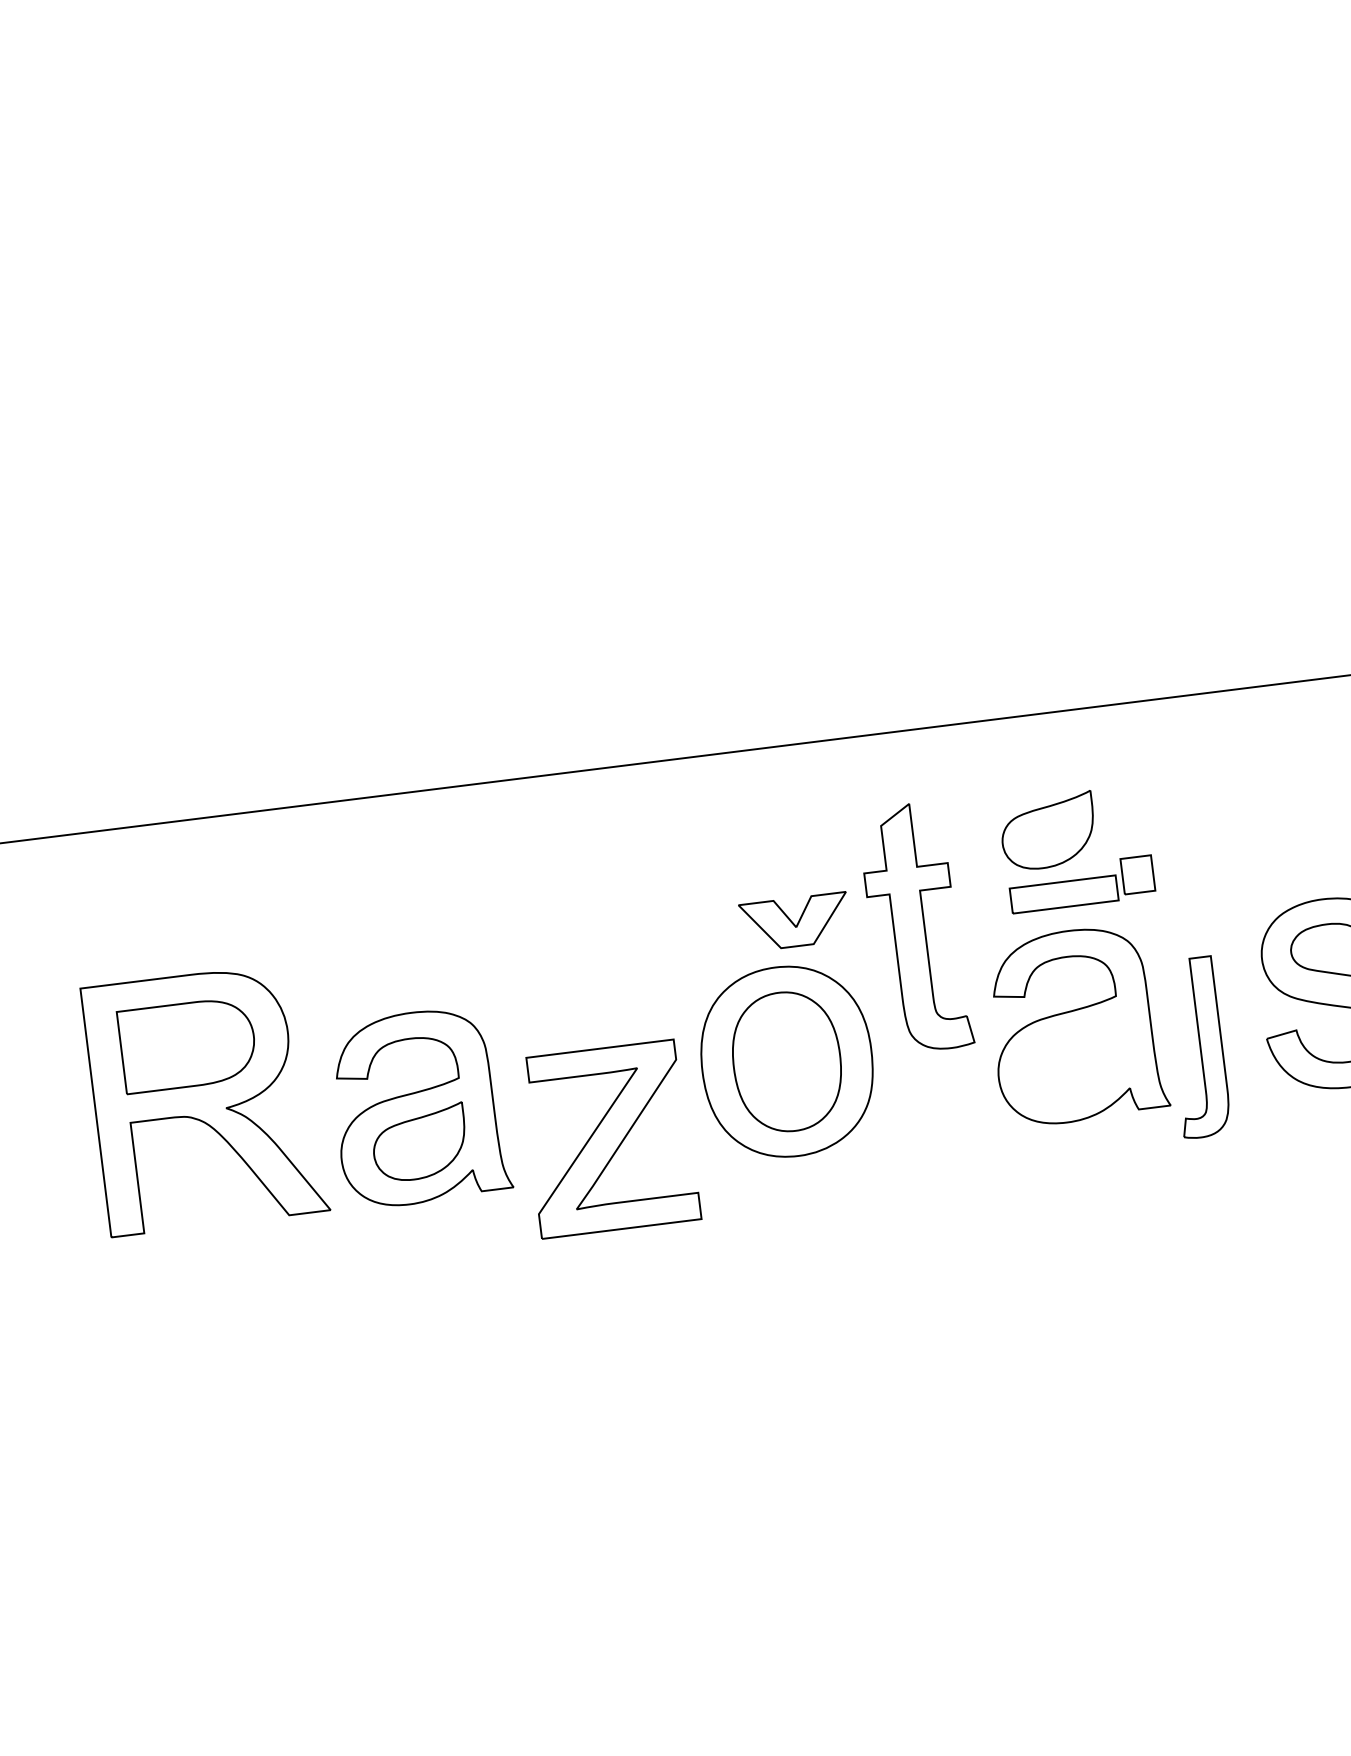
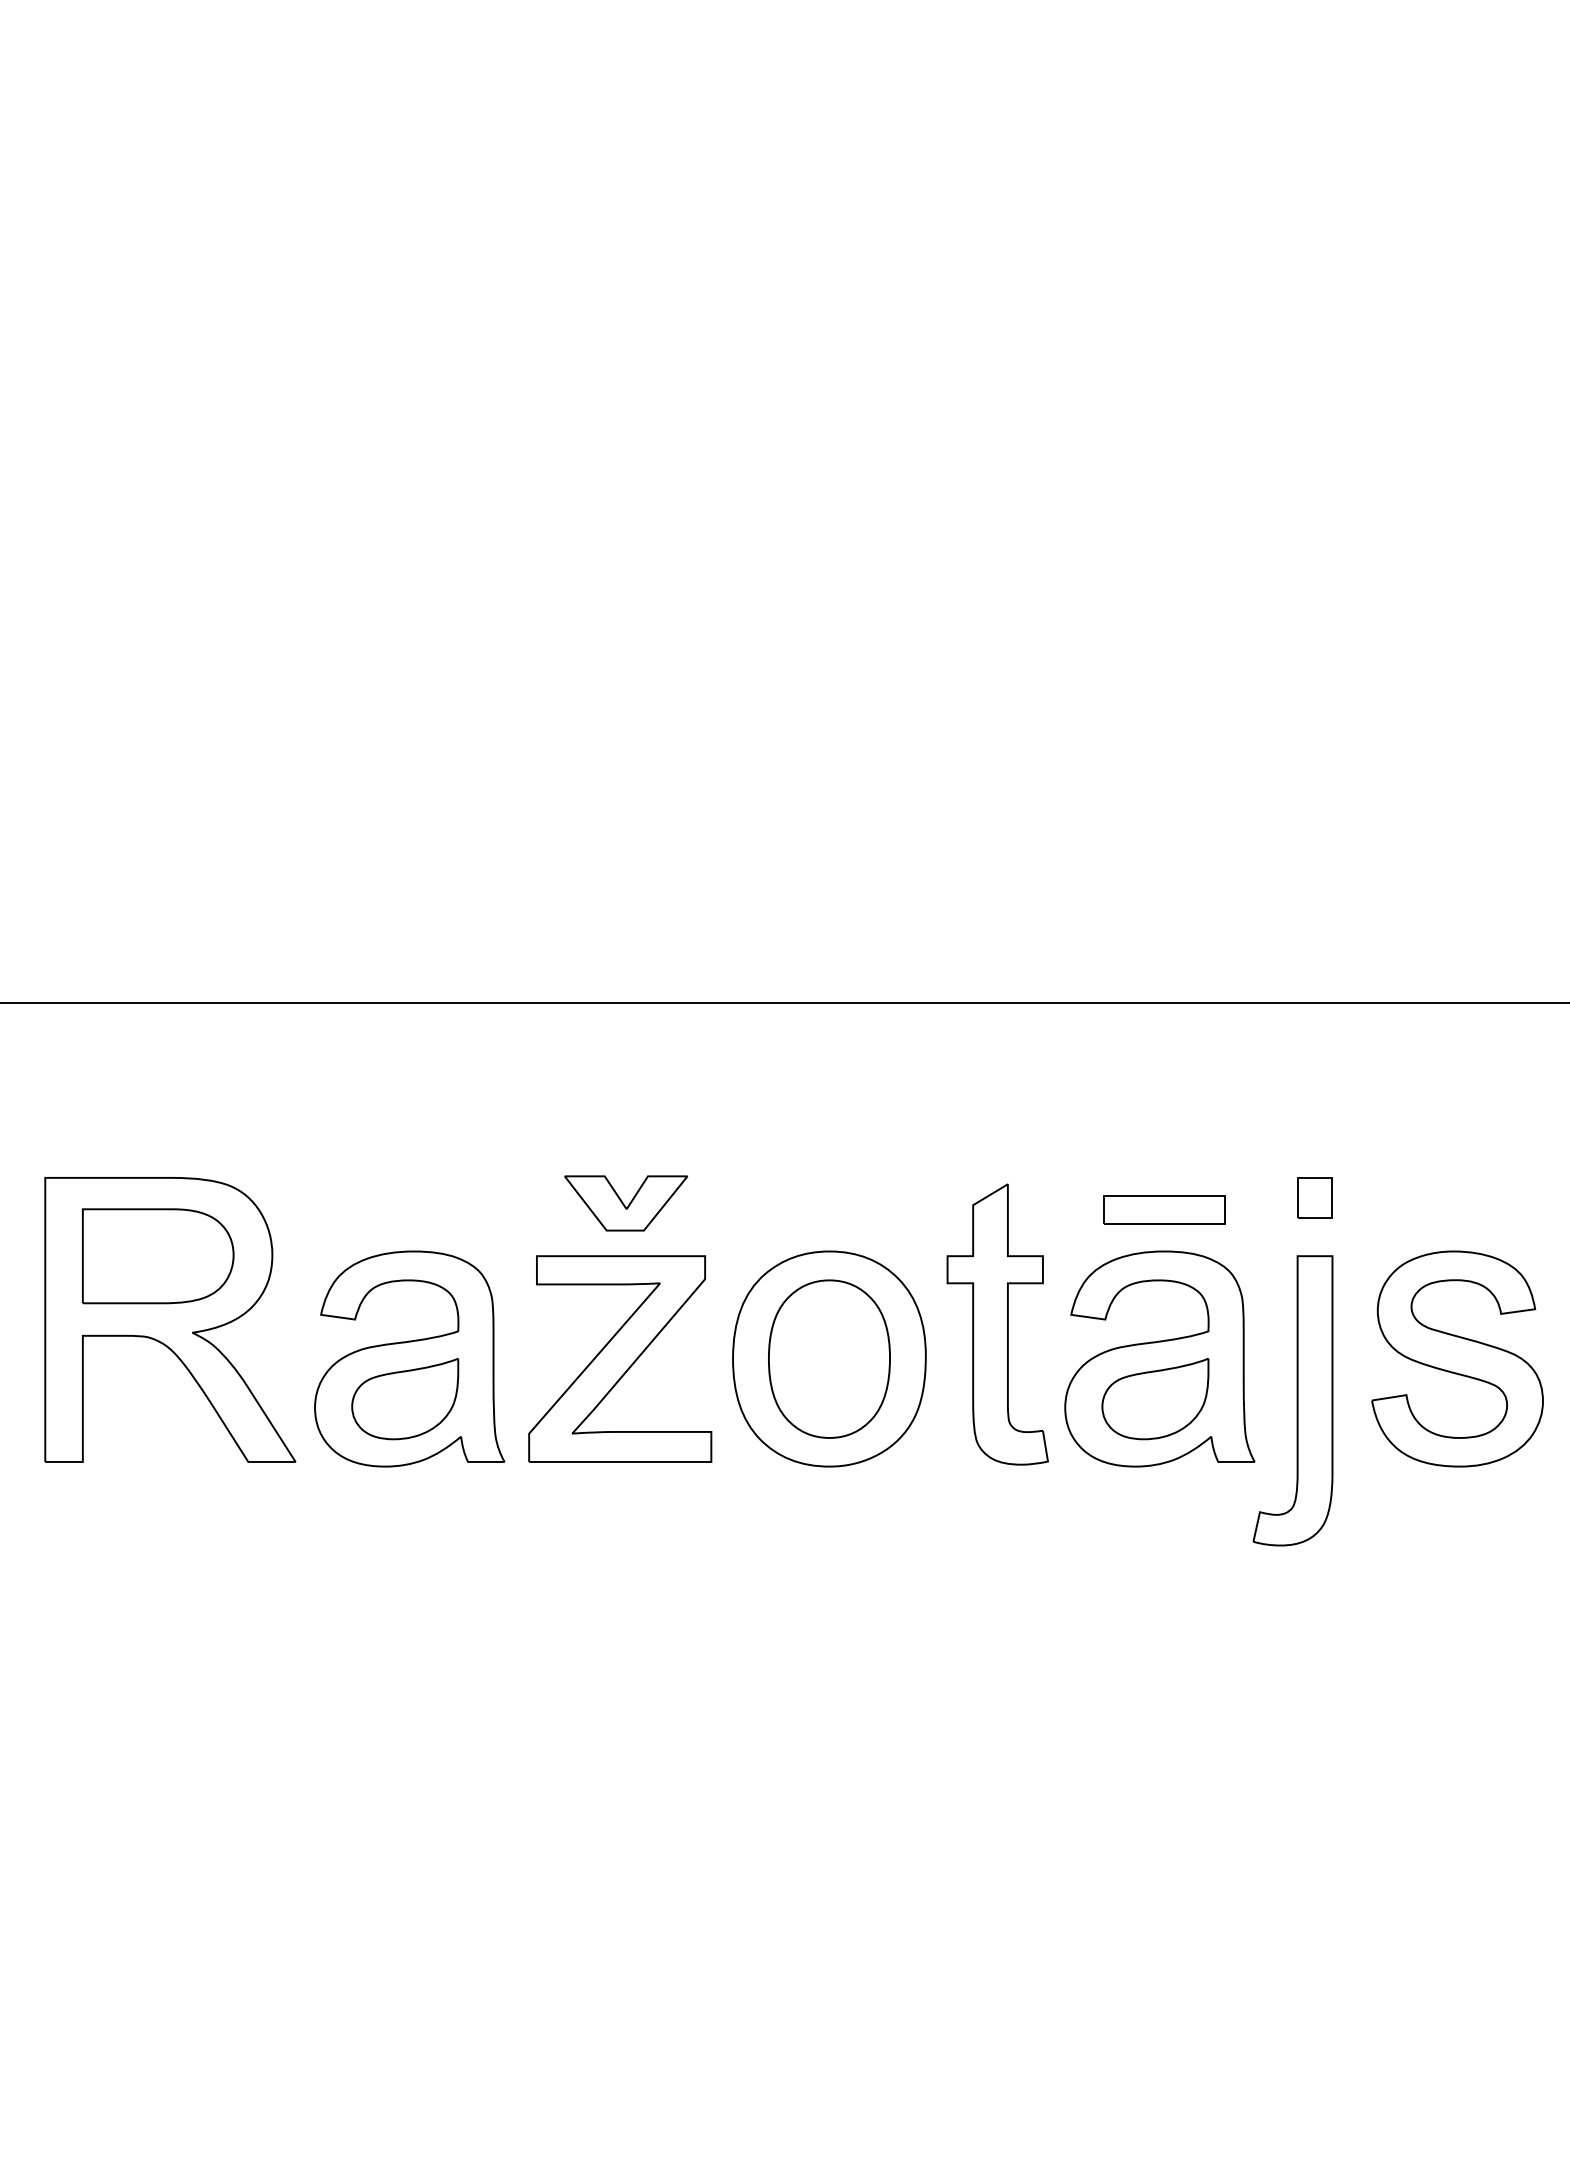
part: (1048, 832) -> (1155, 1399), moved
part: (1137, 874) -> (1314, 1197), moved
part: (794, 922) -> (625, 1203), moved
part: (915, 927) -> (997, 1324), moved
part: (1197, 1047) -> (1292, 1400), size x1.43
part: (610, 1138) -> (620, 1358), moved

